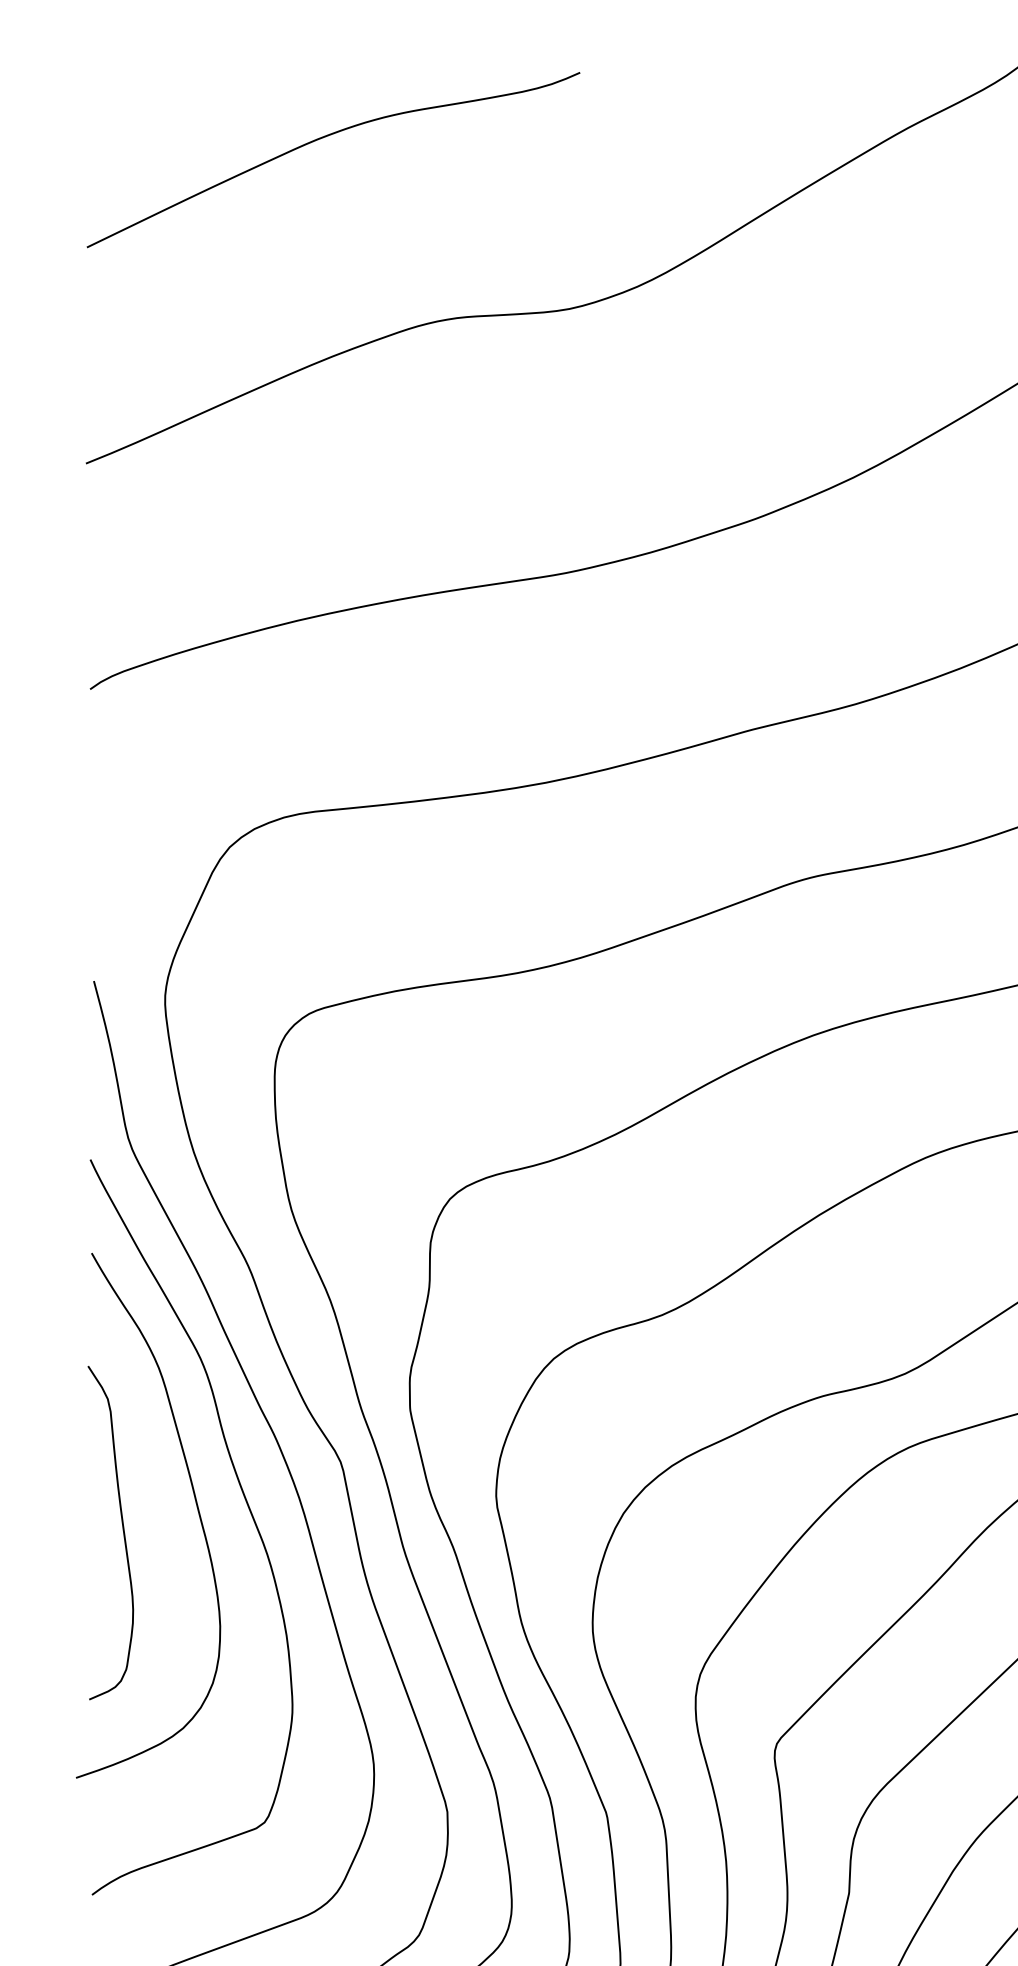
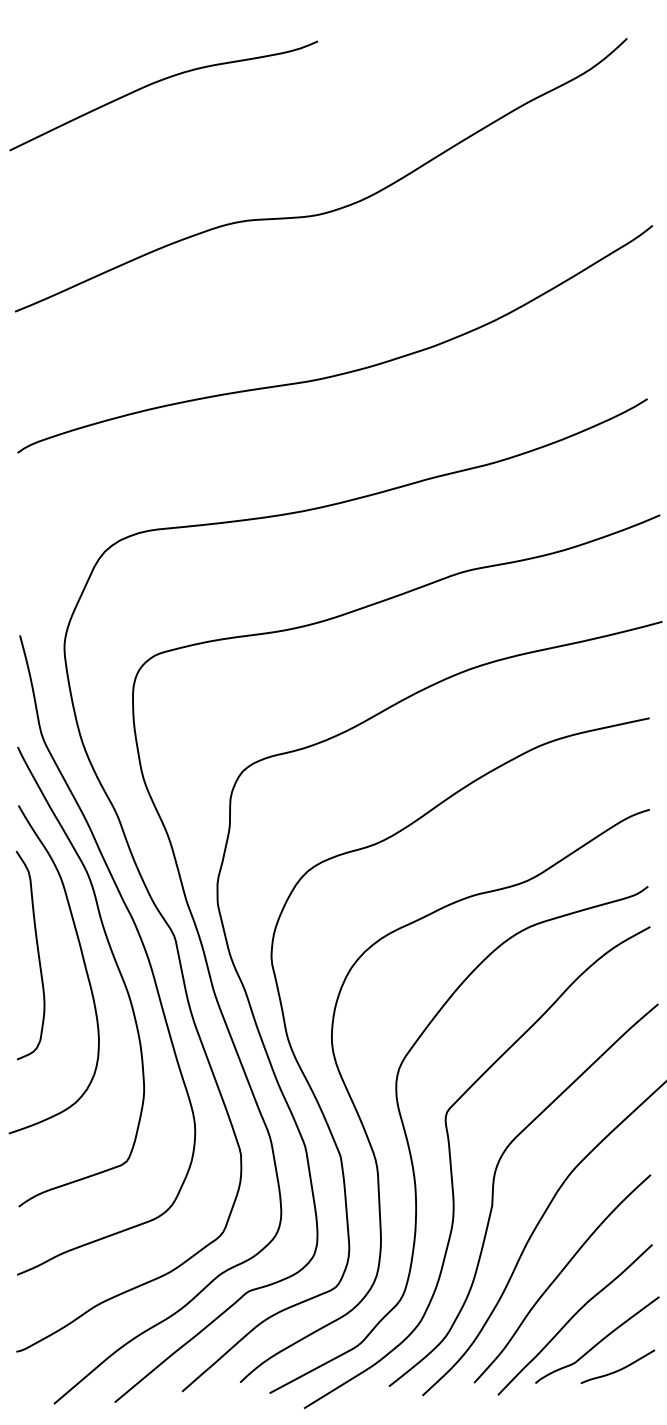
curve: (325, 138) -> (158, 82), moved
curve: (121, 1531) -> (37, 954), moved

